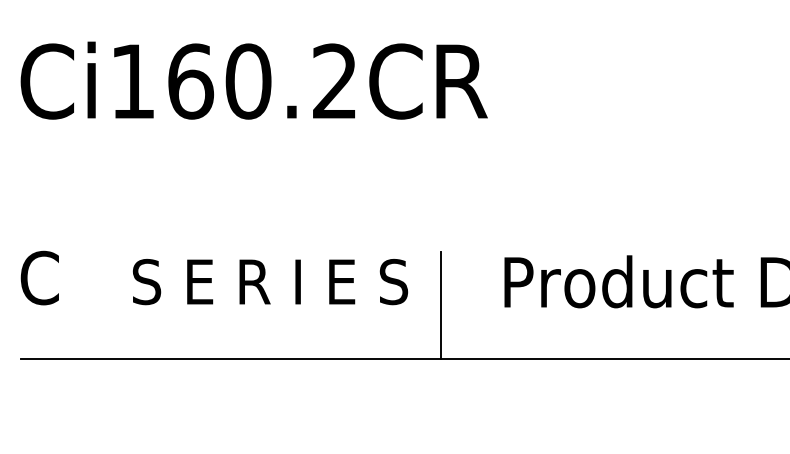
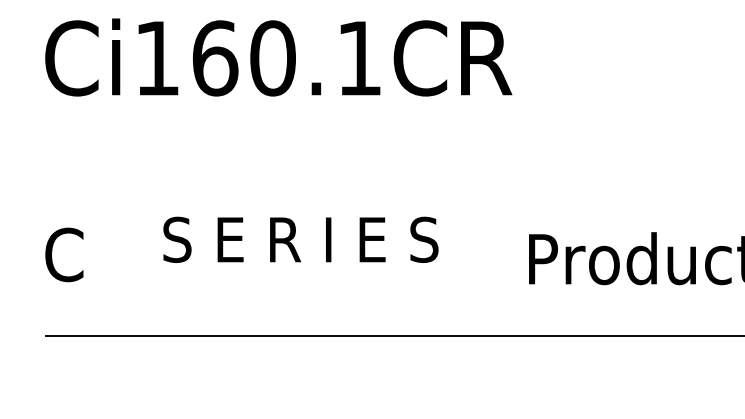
text: (334, 80) -> (358, 57), Ci160.2CR -> Ci160.1CR
text: (270, 282) -> (300, 240), moved
line: (440, 305) -> (464, 282), removed

